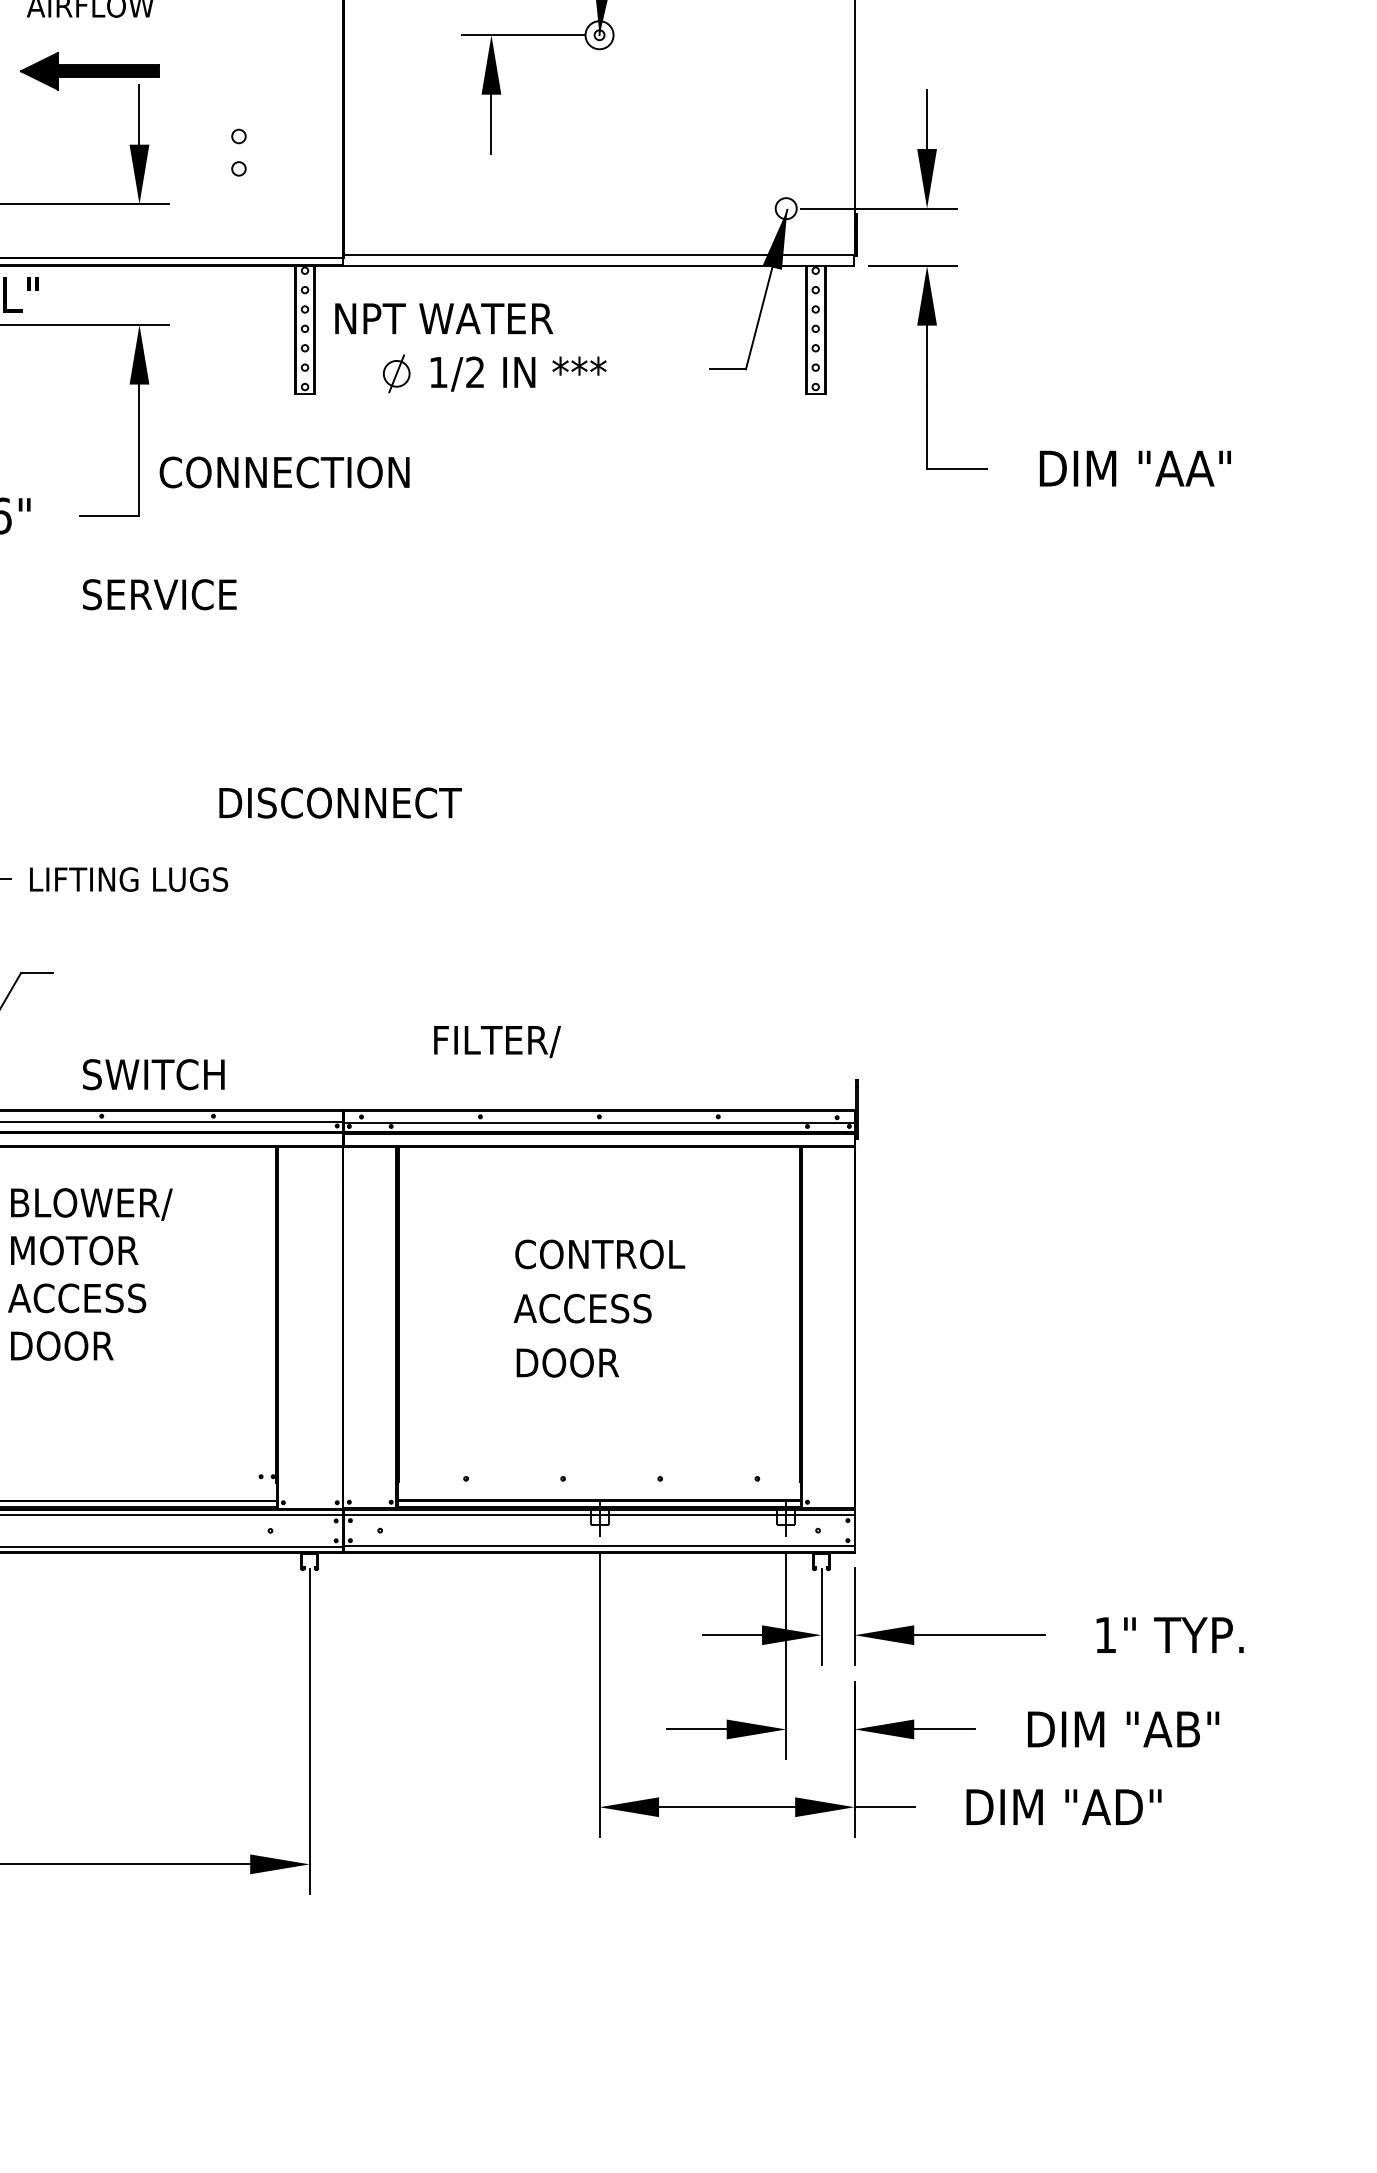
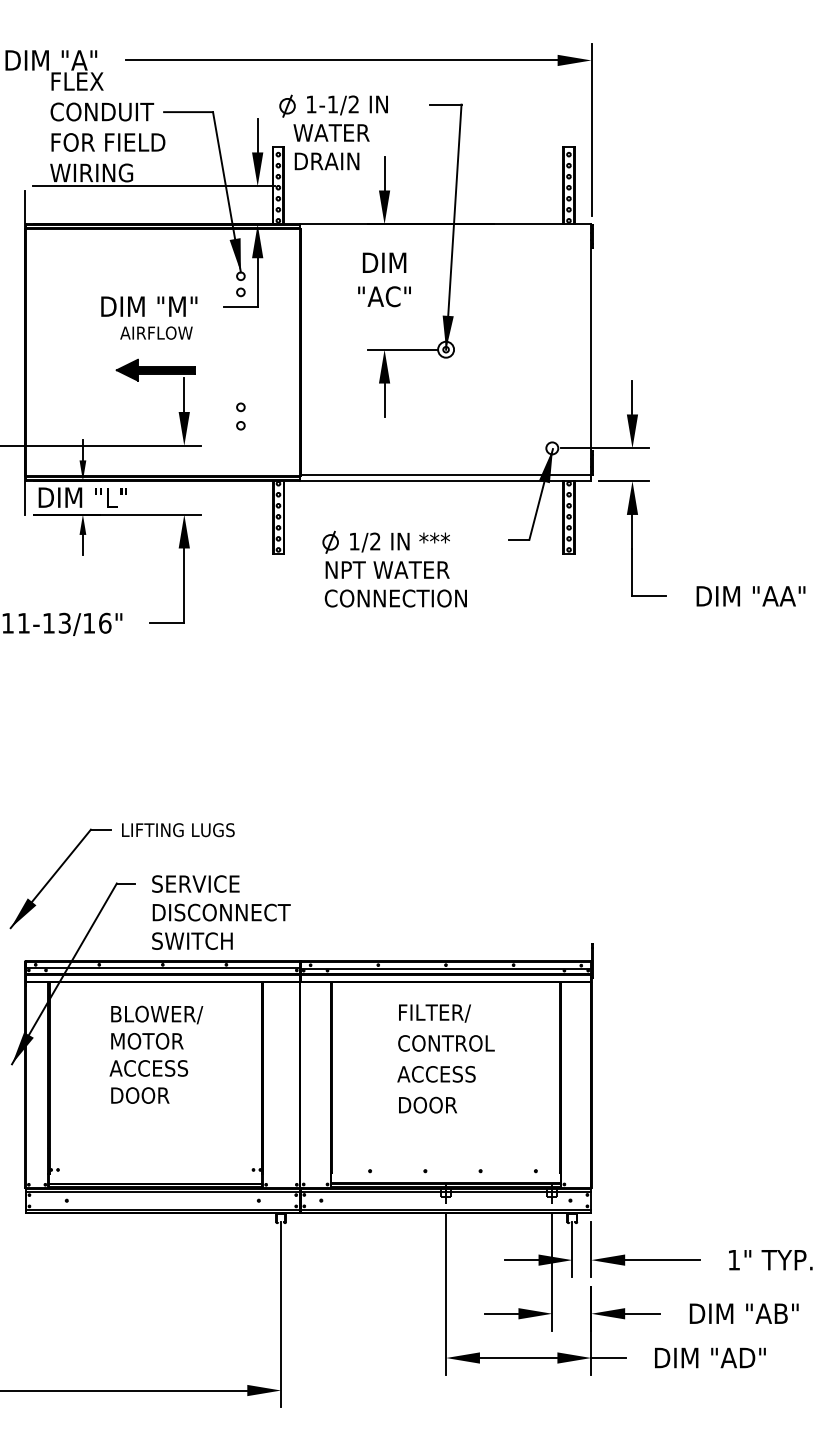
text: (443, 317) -> (387, 569), moved
text: (283, 472) -> (395, 598), moved
text: (159, 593) -> (195, 883), moved
text: (340, 802) -> (221, 912), moved
text: (496, 1041) -> (434, 1013), moved

